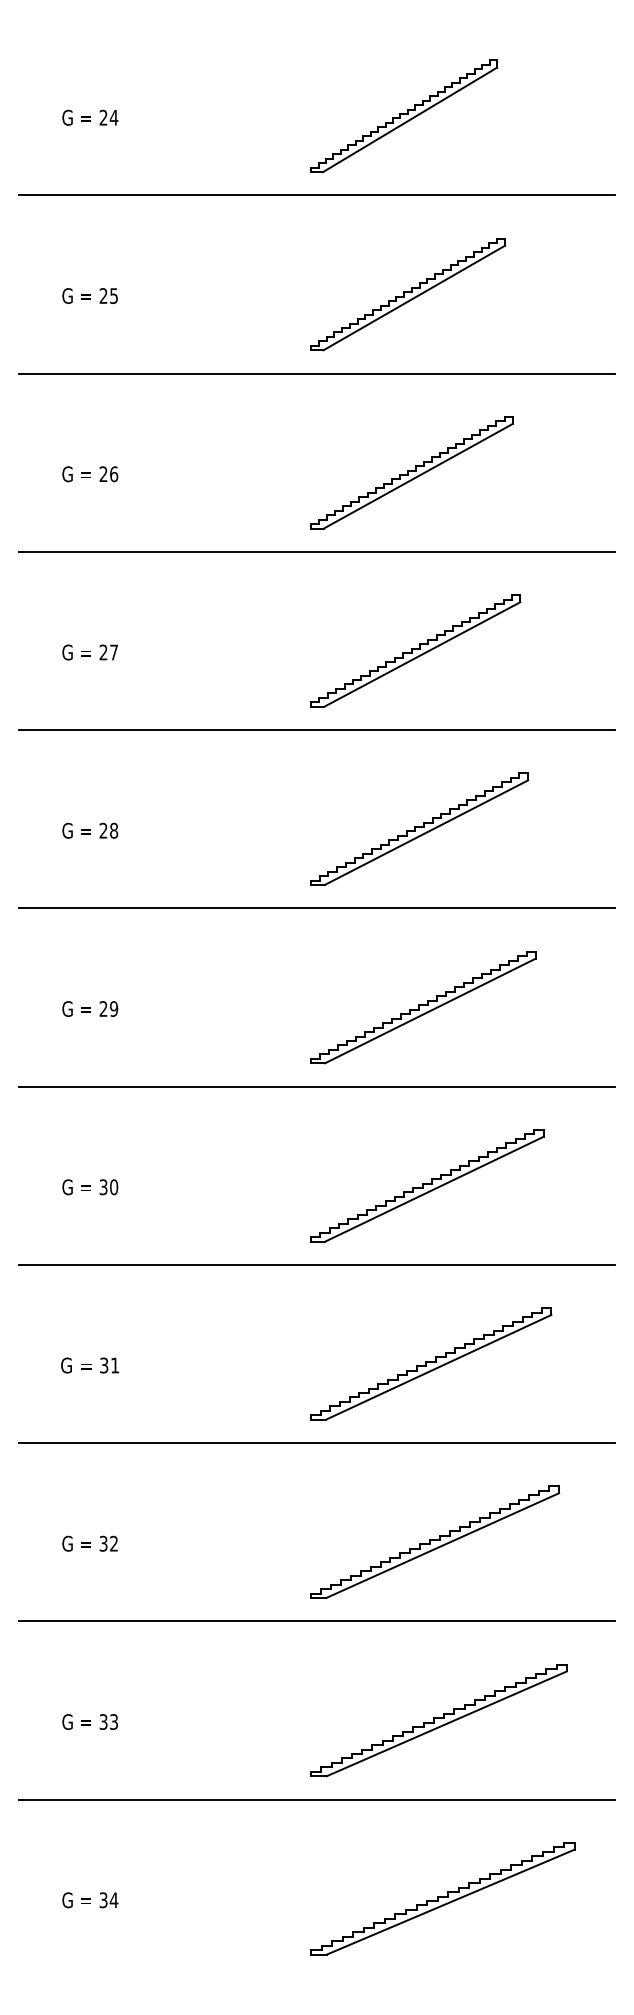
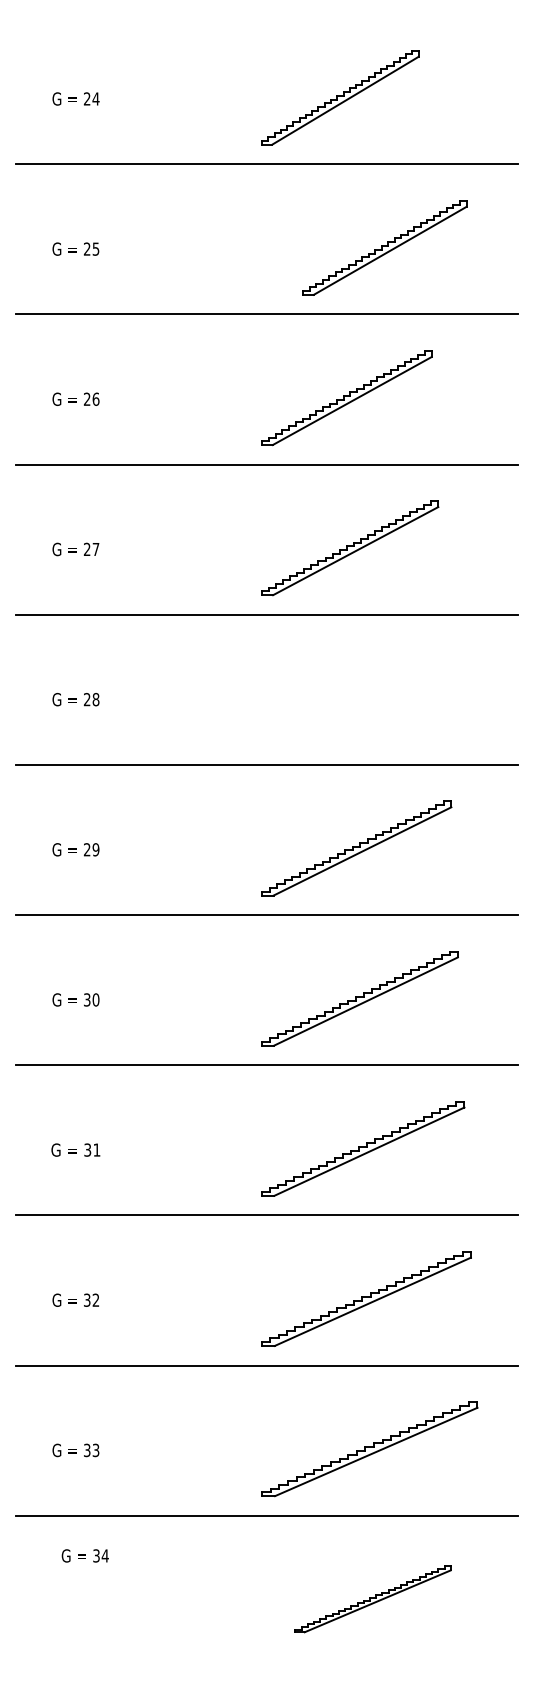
part: (407, 294) -> (384, 247), moved
part: (419, 829) -> (353, 698), removed
part: (442, 1898) -> (372, 1599), size x0.7
text: (90, 1900) -> (85, 1556), moved

